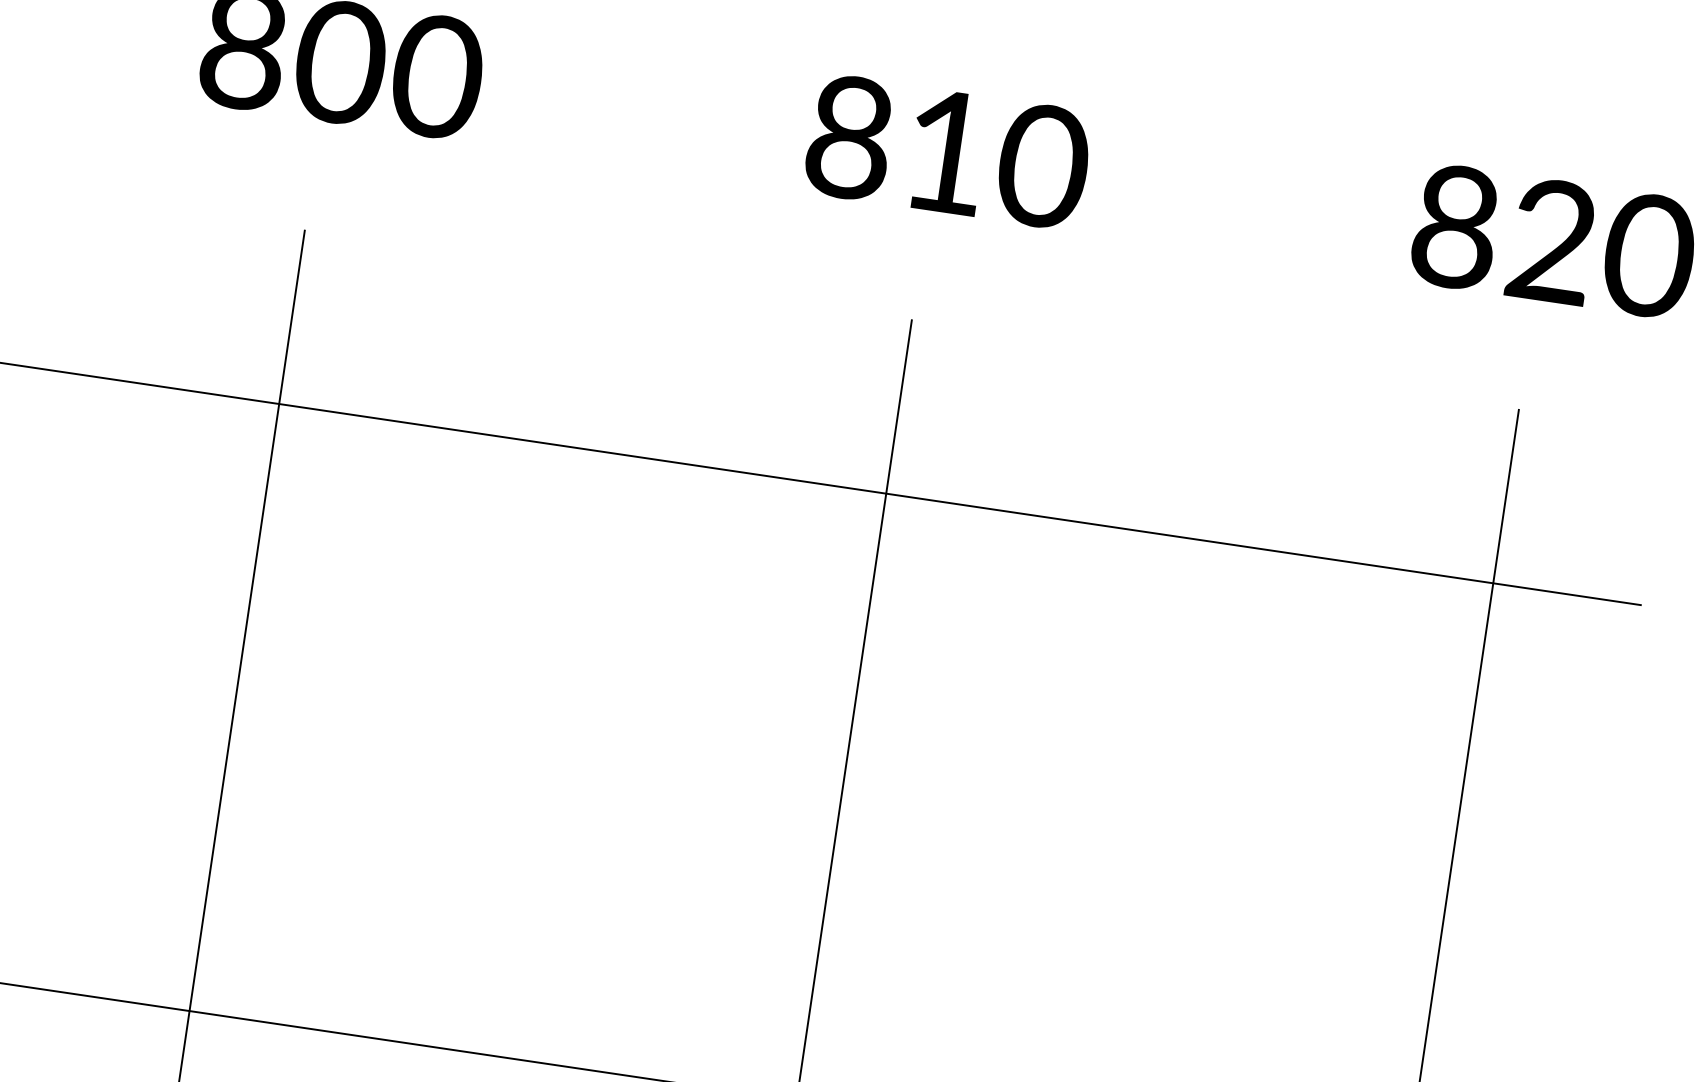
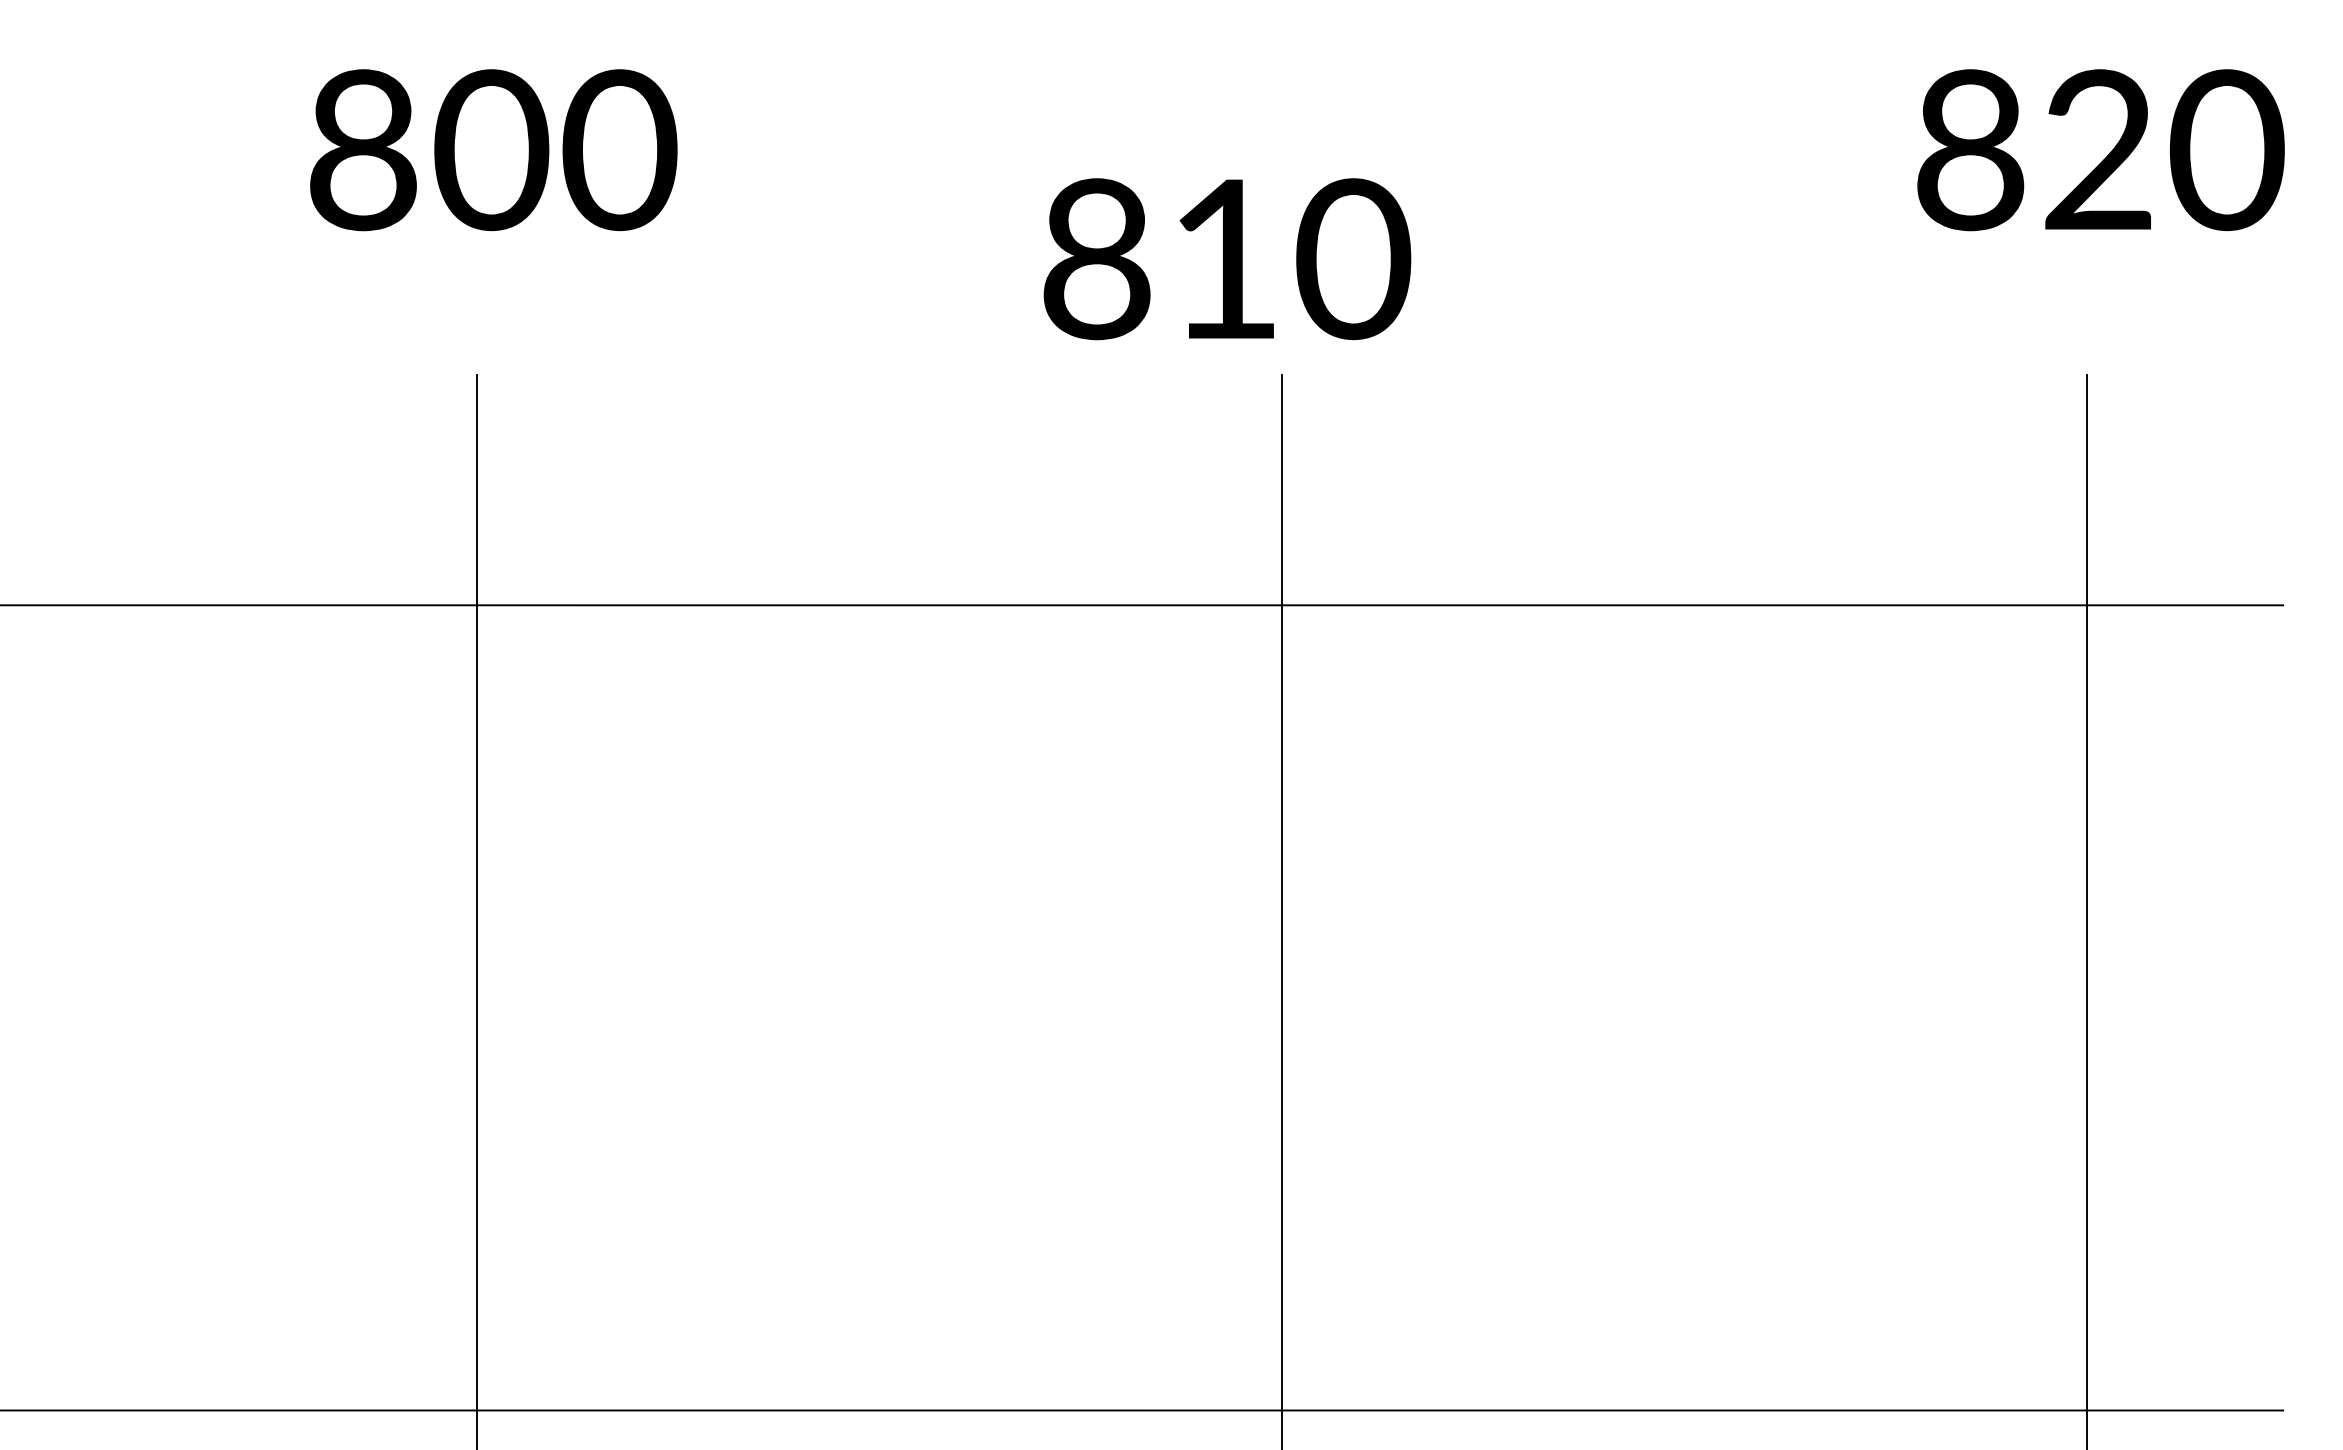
text: (948, 152) -> (1227, 259), moved

